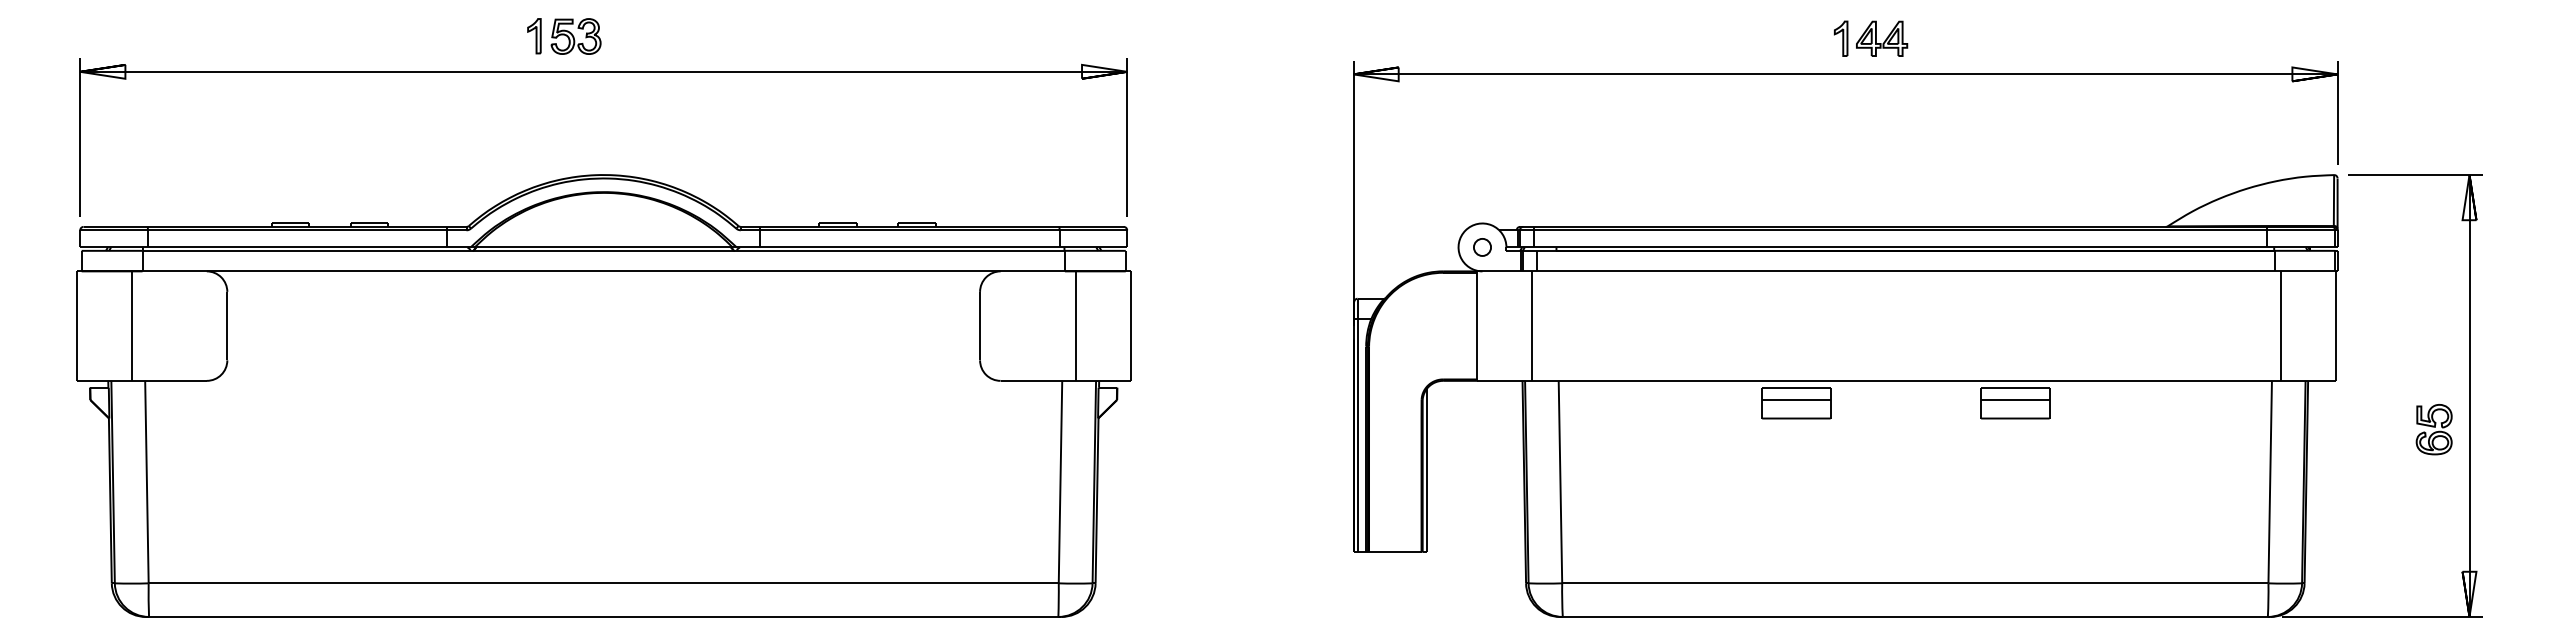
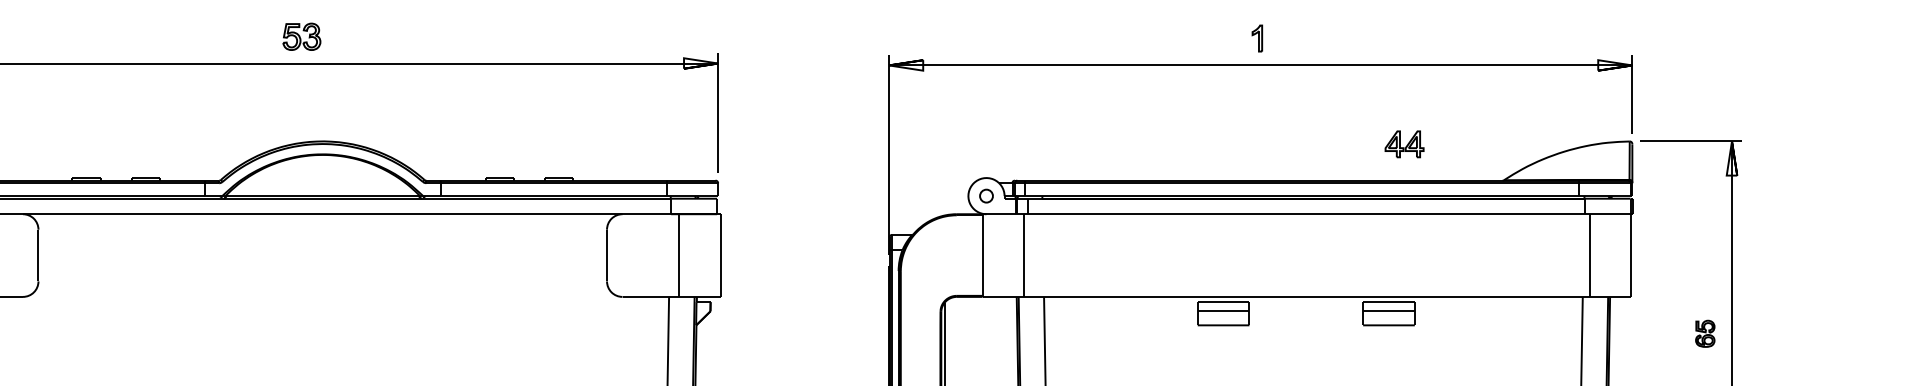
part: (534, 36) -> (270, 36), removed
part: (1882, 38) -> (1404, 144), moved
part: (2433, 429) -> (1704, 333), size x0.7

